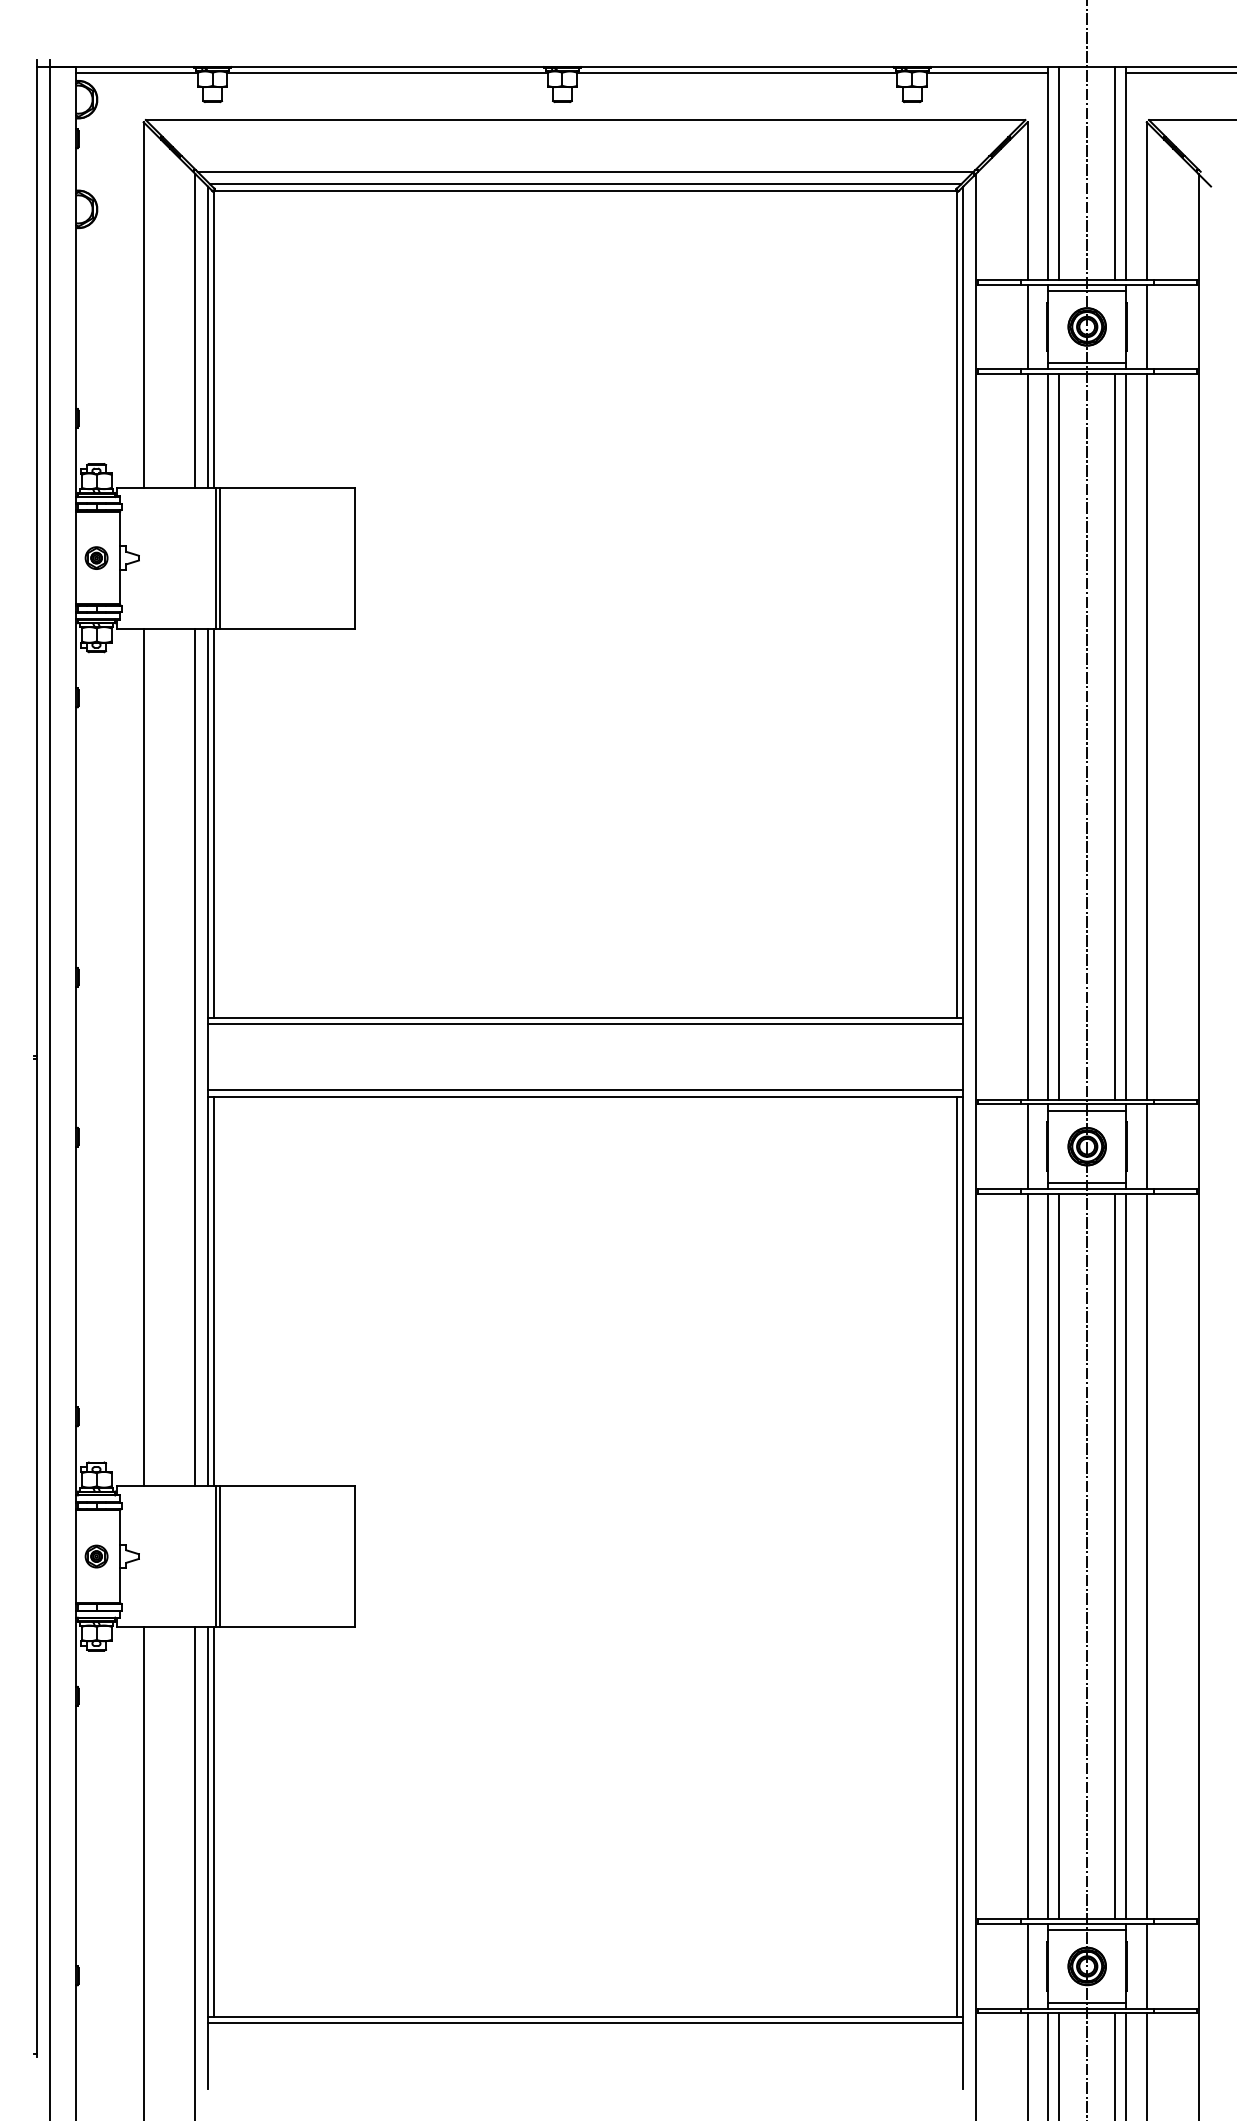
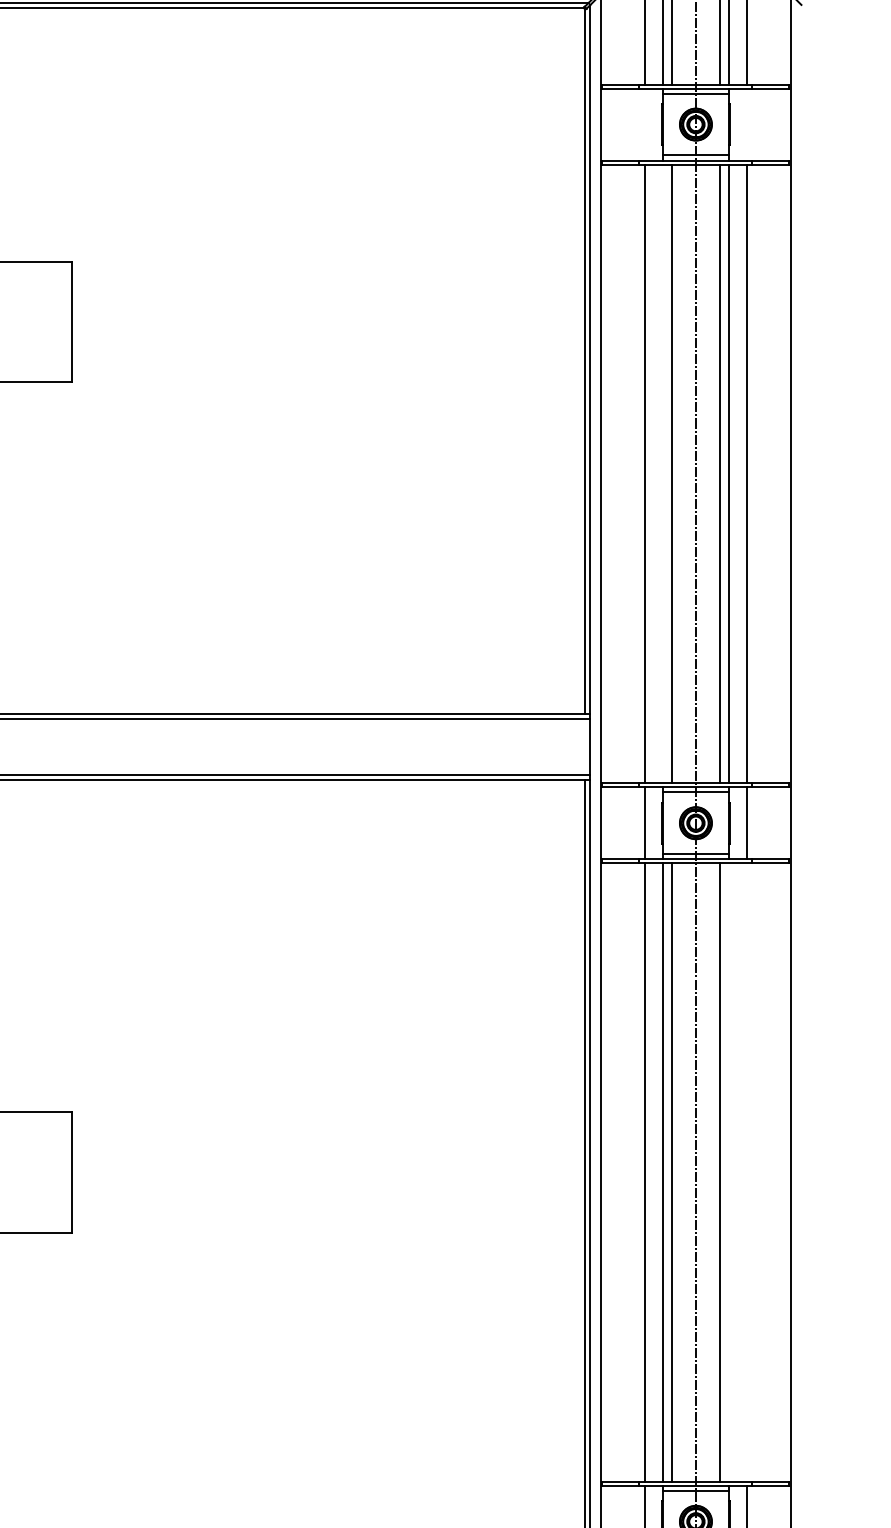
line: (1027, 326) -> (645, 124), removed
line: (1146, 326) -> (746, 124), removed
line: (1048, 736) -> (662, 473), removed
line: (1126, 1556) -> (729, 1172), removed
line: (1146, 1556) -> (746, 1172), removed

